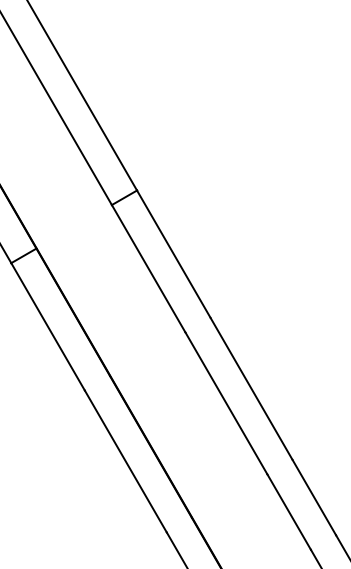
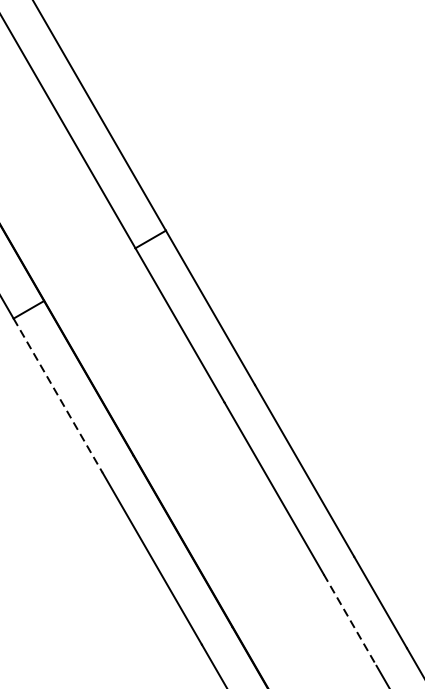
line: (48, 326) -> (58, 395), solid -> dashed
line: (289, 512) -> (350, 620), solid -> dashed

